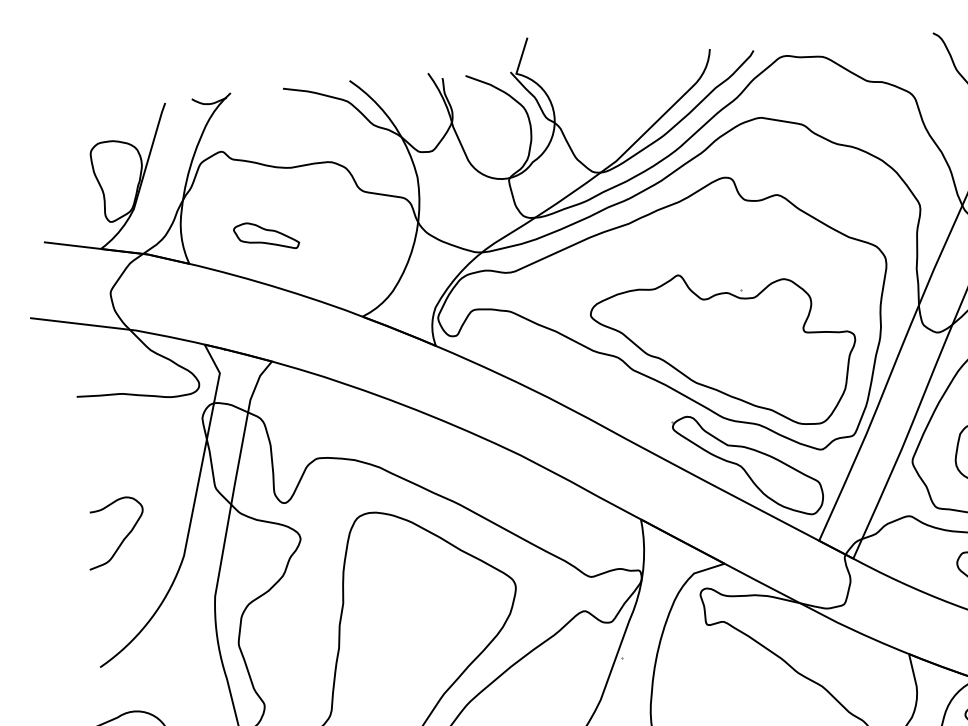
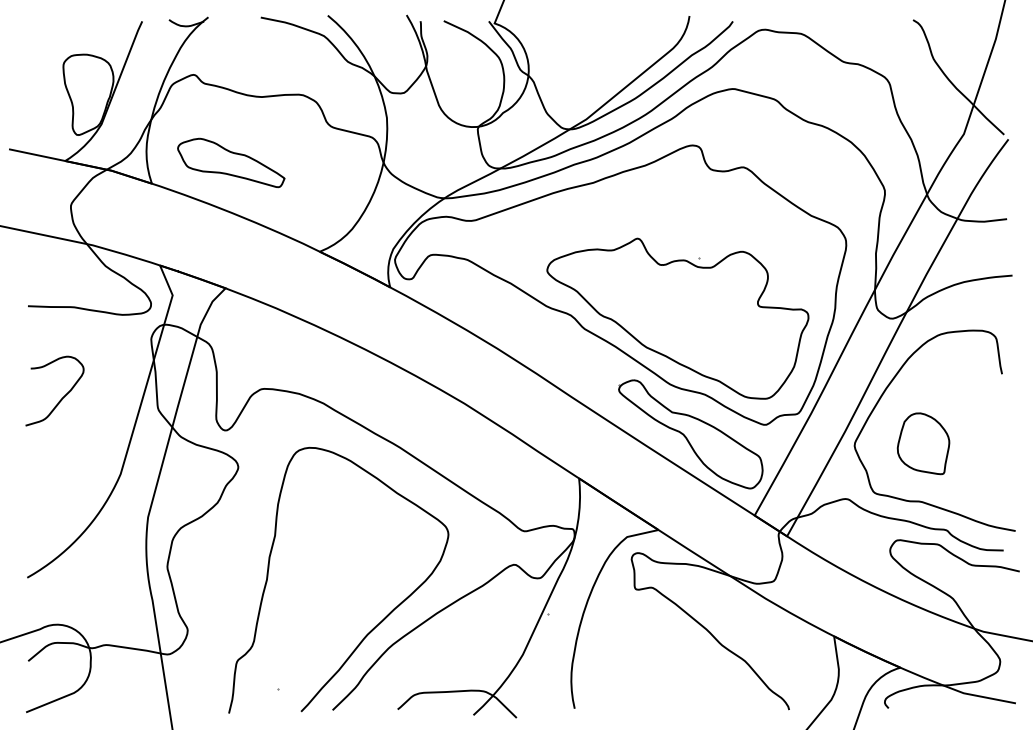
part: (266, 235) -> (231, 162), size x1.67
curve: (124, 538) -> (62, 397), moved

